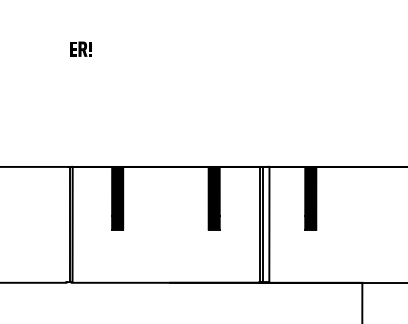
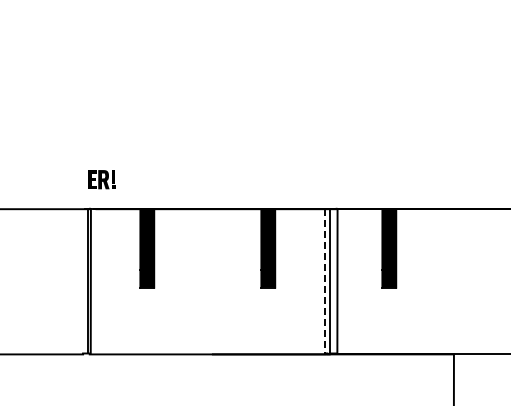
part: (81, 49) -> (101, 179), moved
line: (259, 224) -> (325, 281), solid -> dashed

